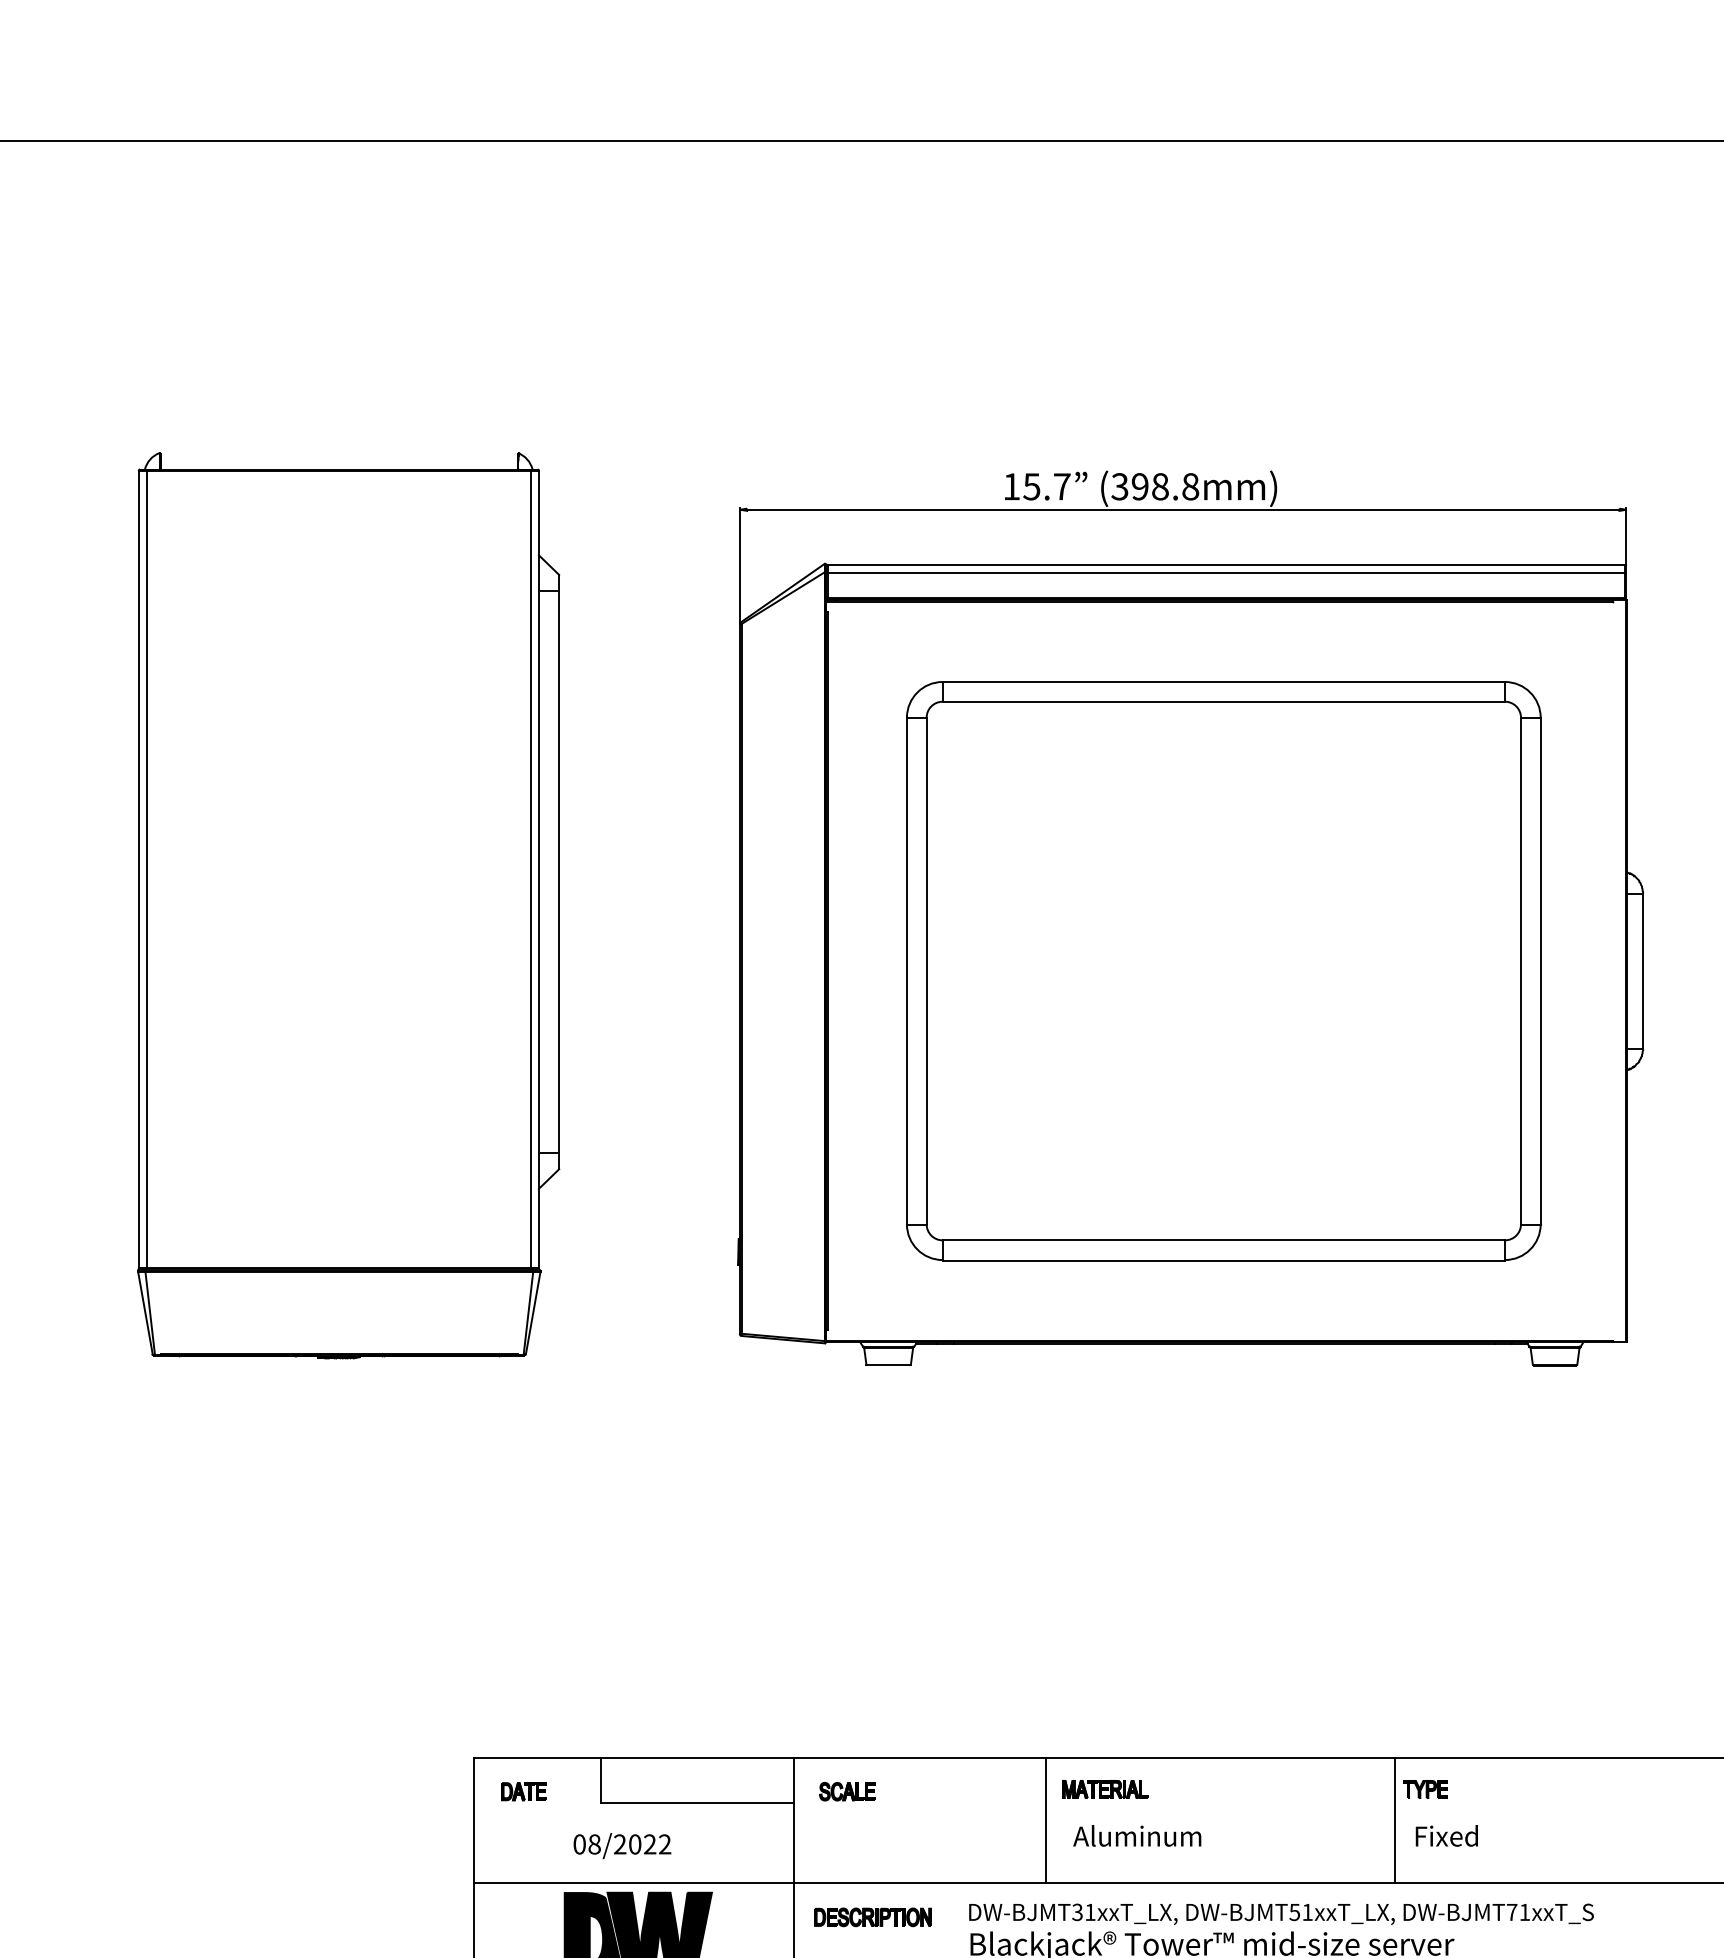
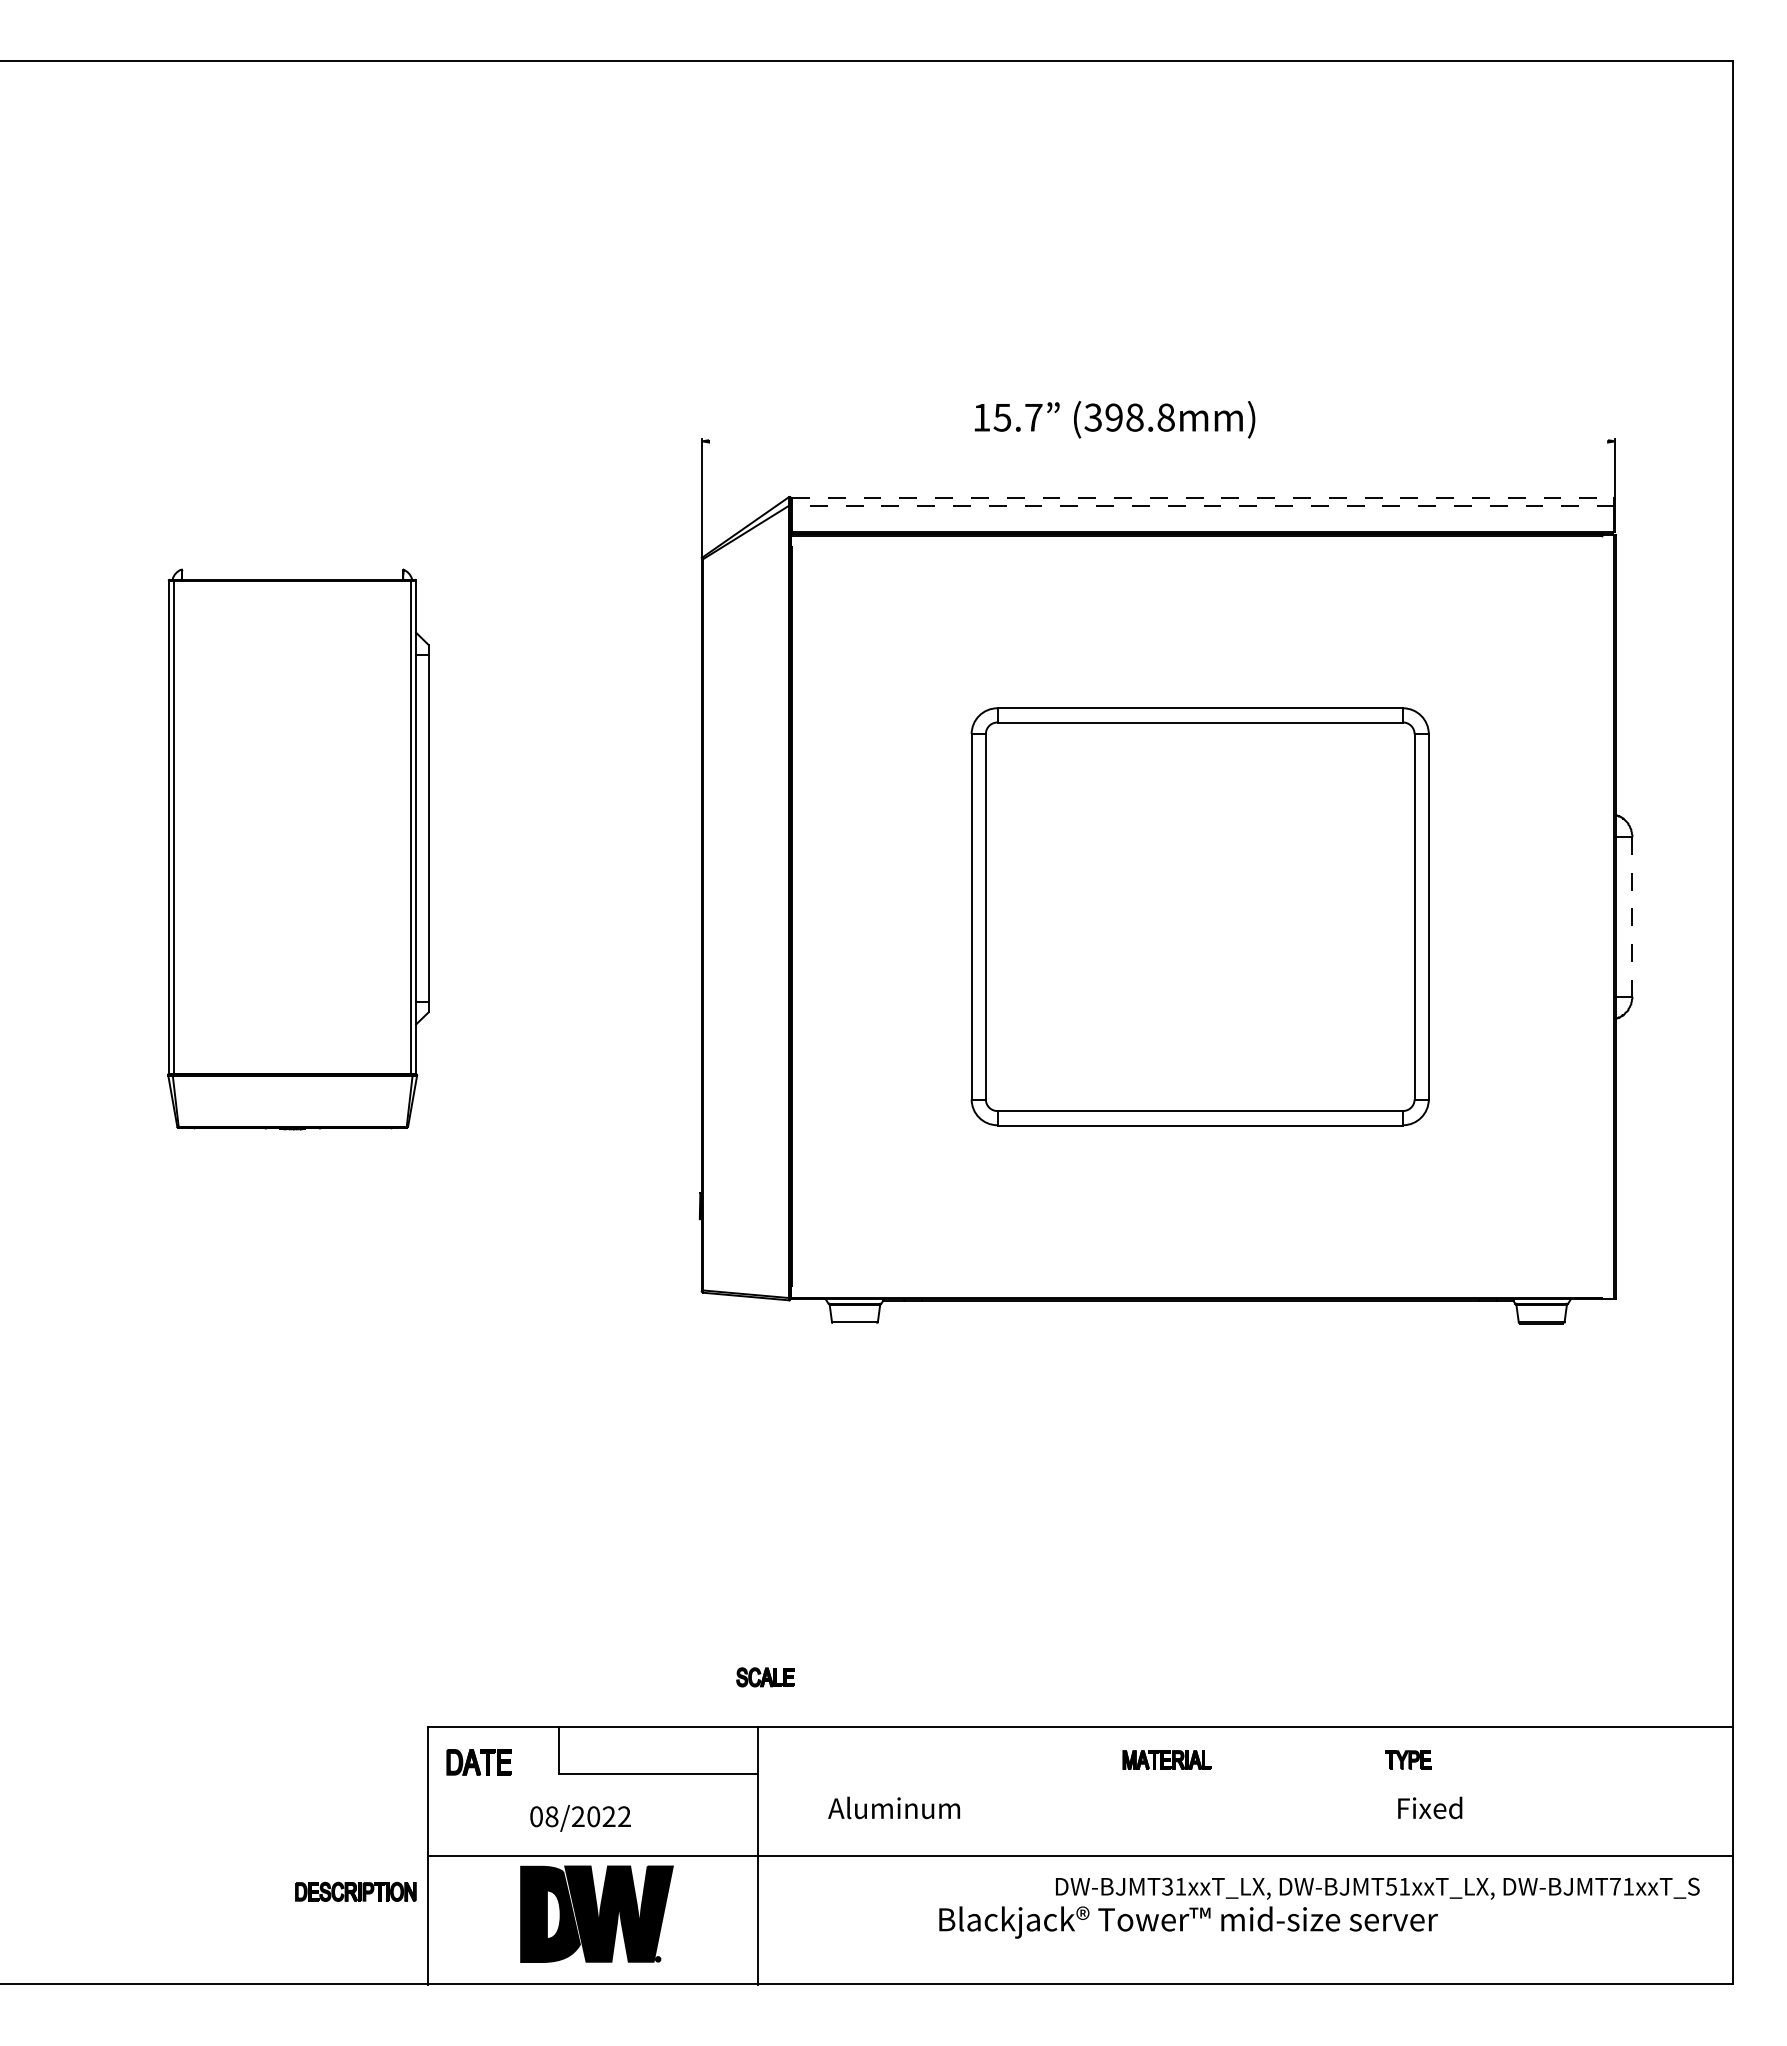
line: (1183, 509) -> (1158, 441), removed
line: (1225, 565) -> (1202, 498), solid -> dashed
line: (1225, 572) -> (1202, 506), solid -> dashed
part: (348, 905) -> (298, 849), size x0.6
part: (1223, 970) -> (1199, 916), size x0.7
line: (1643, 971) -> (1632, 917), solid -> dashed
part: (1104, 1788) -> (1166, 1759), moved
part: (523, 1791) -> (478, 1762), size x1.4
part: (847, 1791) -> (765, 1677), moved
line: (1045, 1819) -> (1016, 1791), removed
line: (1394, 1819) -> (1376, 1791), removed
text: (1136, 1835) -> (893, 1807), moved
text: (1281, 1914) -> (1377, 1888), moved
part: (872, 1916) -> (355, 1891), moved

